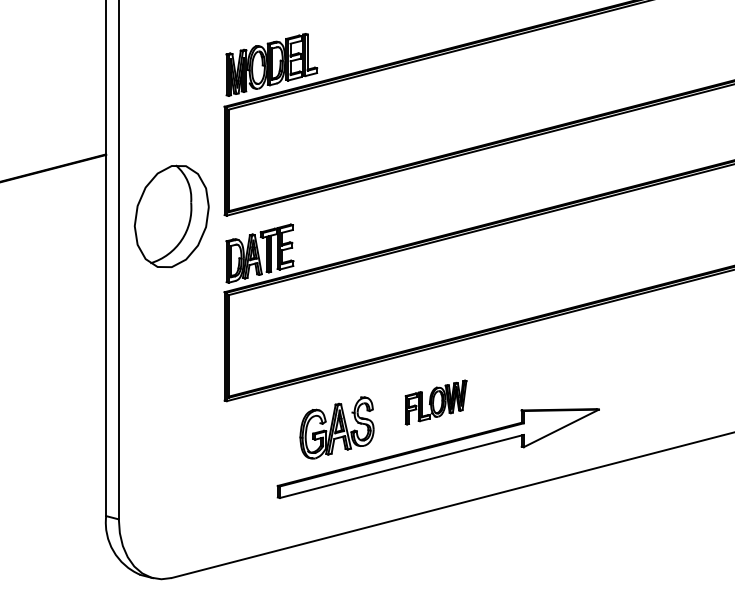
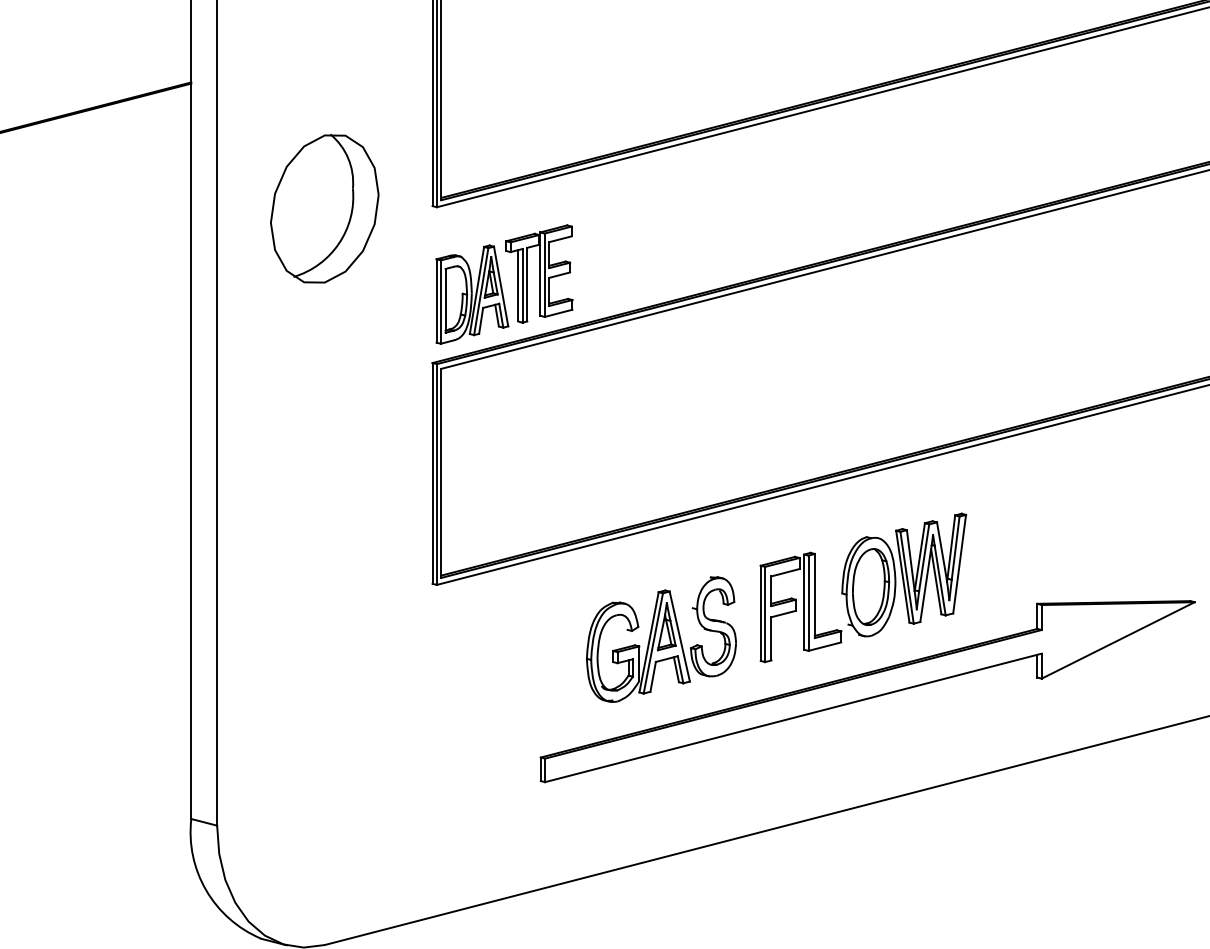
part: (171, 216) -> (324, 208), size x0.71
part: (435, 402) -> (861, 587), size x1.67

